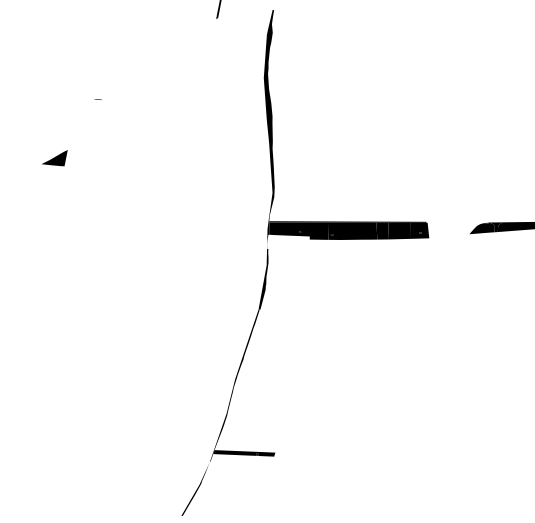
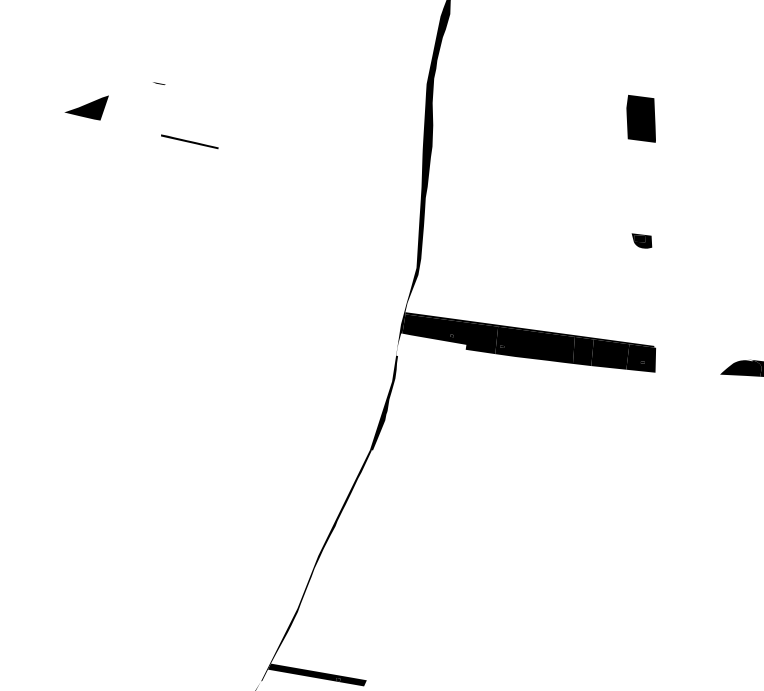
fill: (399, 81) -> (641, 117), added
fill: (121, 132) -> (189, 140), added
part: (409, 157) -> (640, 240), added
part: (54, 158) -> (86, 106), moved

